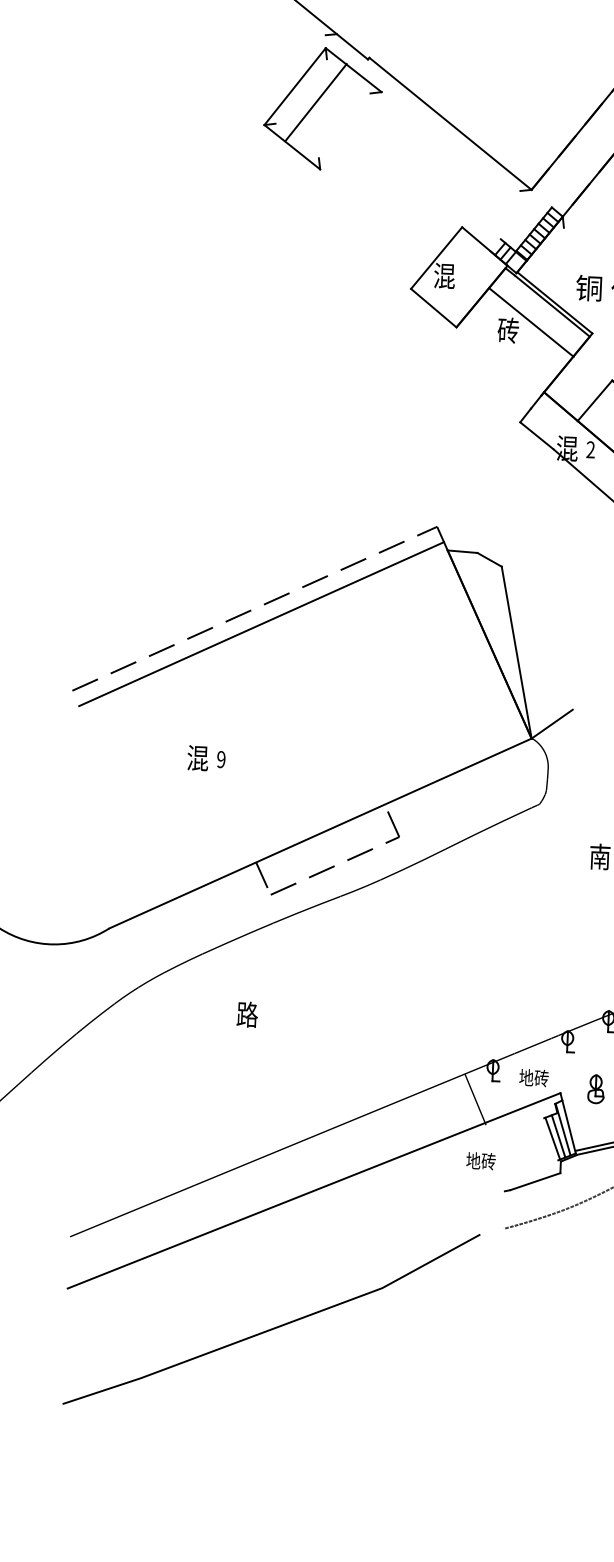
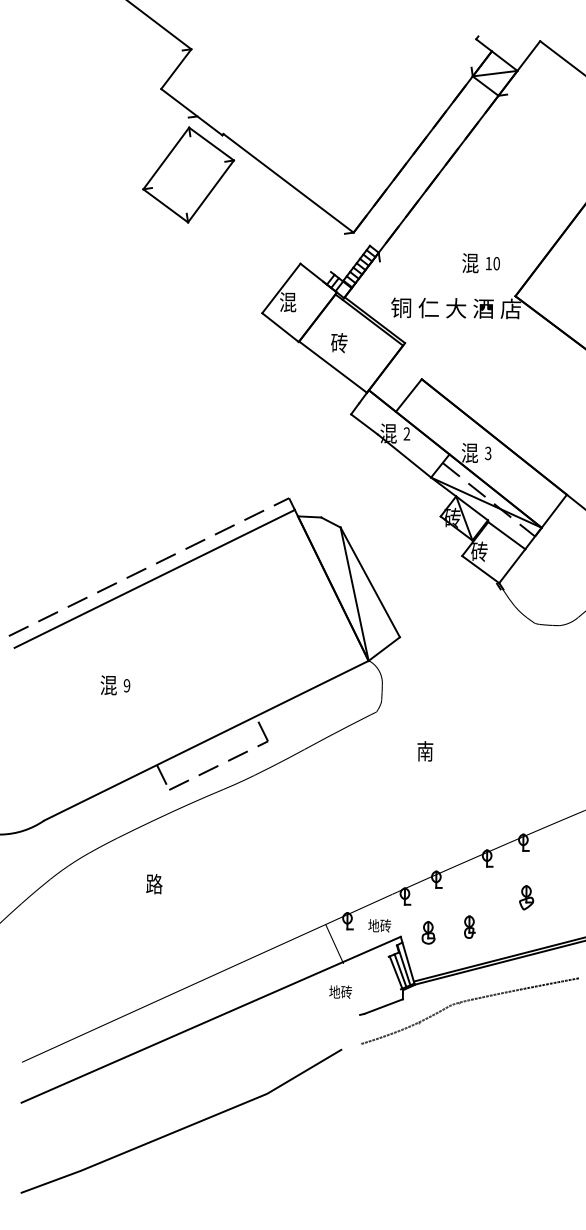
line: (315, 102) -> (210, 191), moved
line: (531, 321) -> (333, 366), moved
line: (536, 638) -> (369, 582), added

